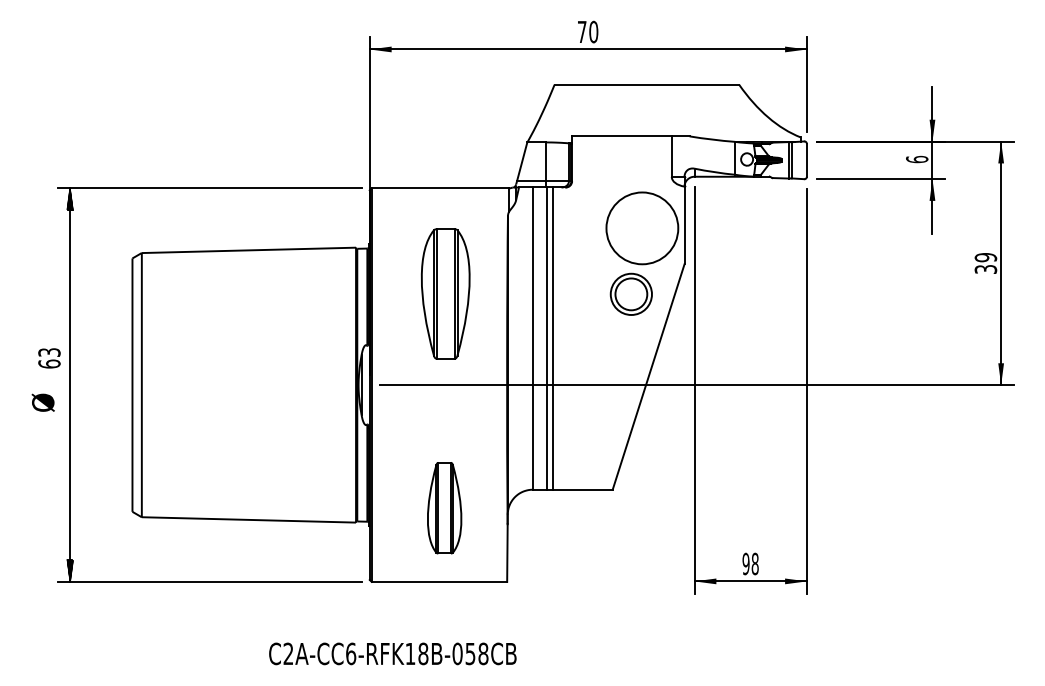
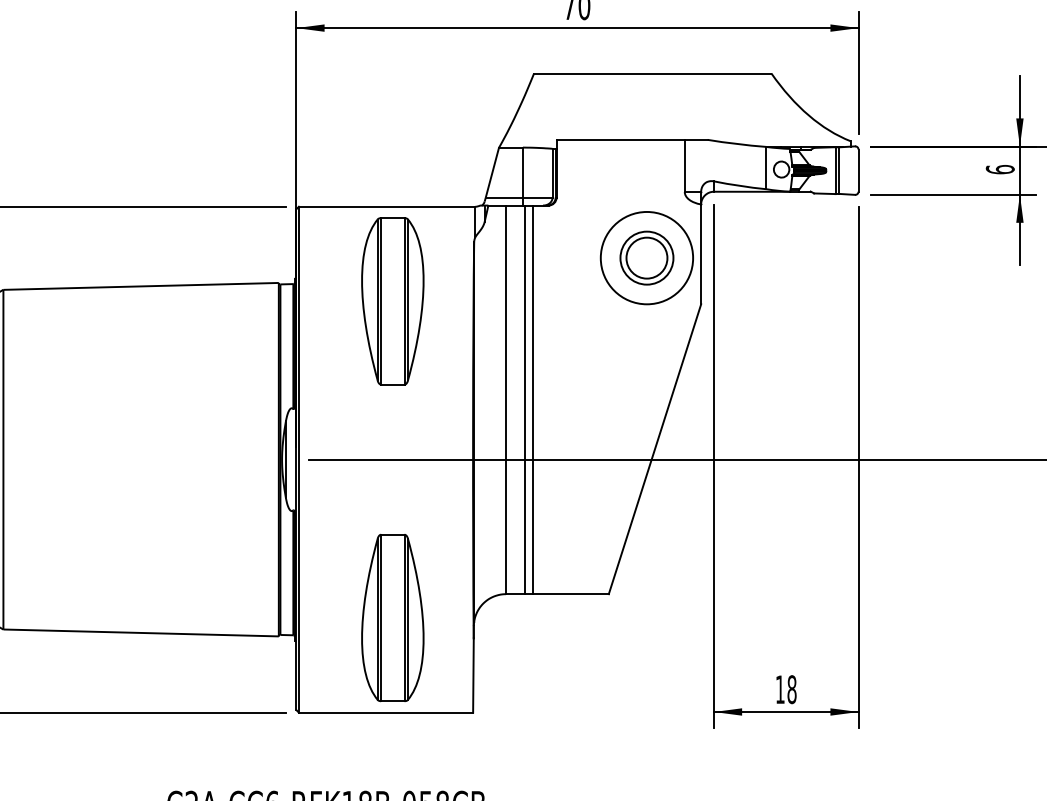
part: (445, 293) -> (392, 300), moved
part: (630, 293) -> (645, 257), moved
part: (444, 507) -> (392, 616), size x1.43
text: (745, 563) -> (779, 688), 98 -> 18

